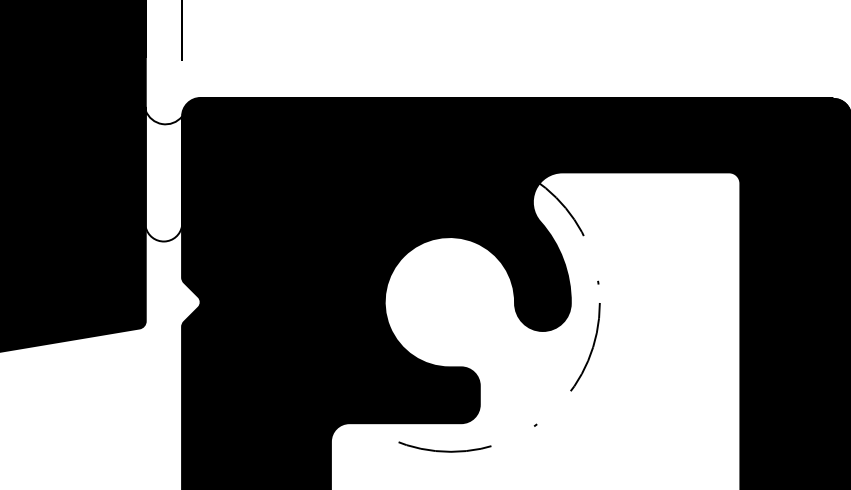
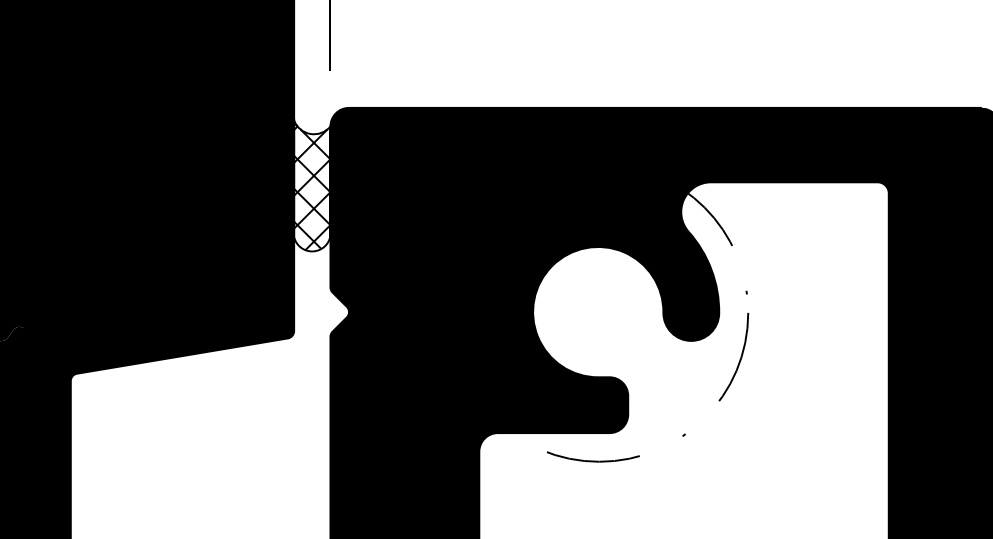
hatch: (164, 176) -> (312, 186), added

